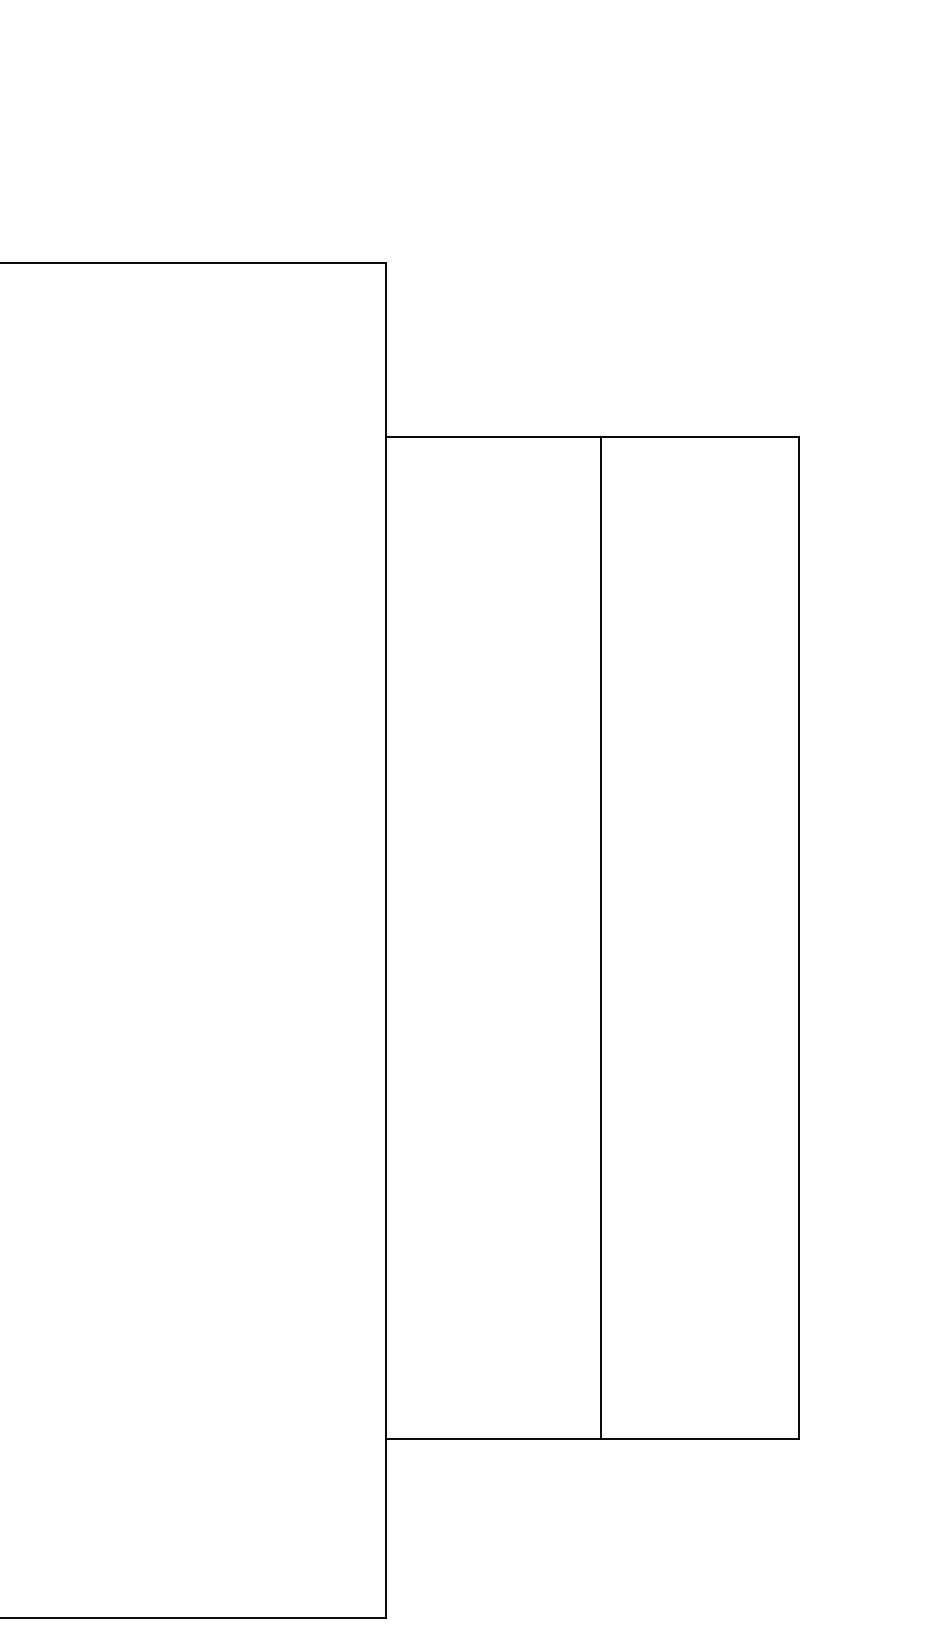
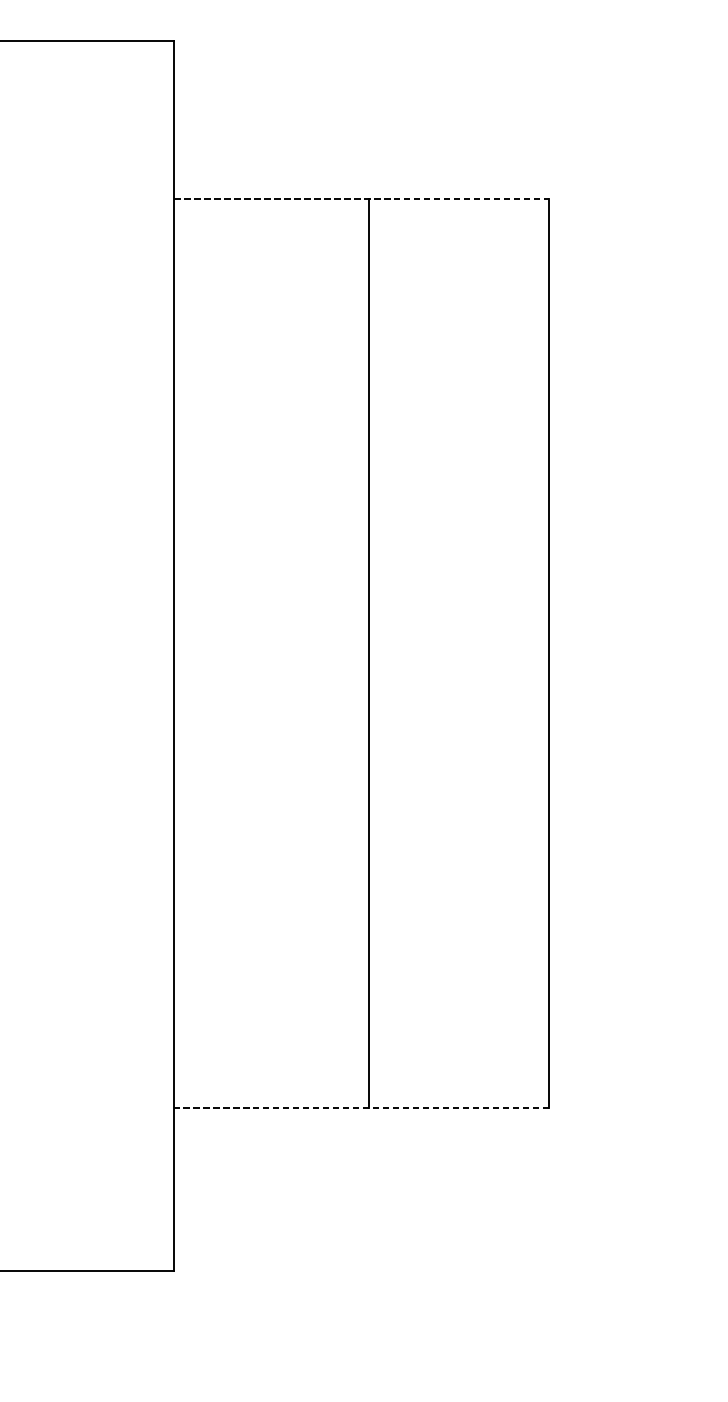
line: (592, 436) -> (361, 198), solid -> dashed
line: (591, 1438) -> (360, 1108), solid -> dashed

